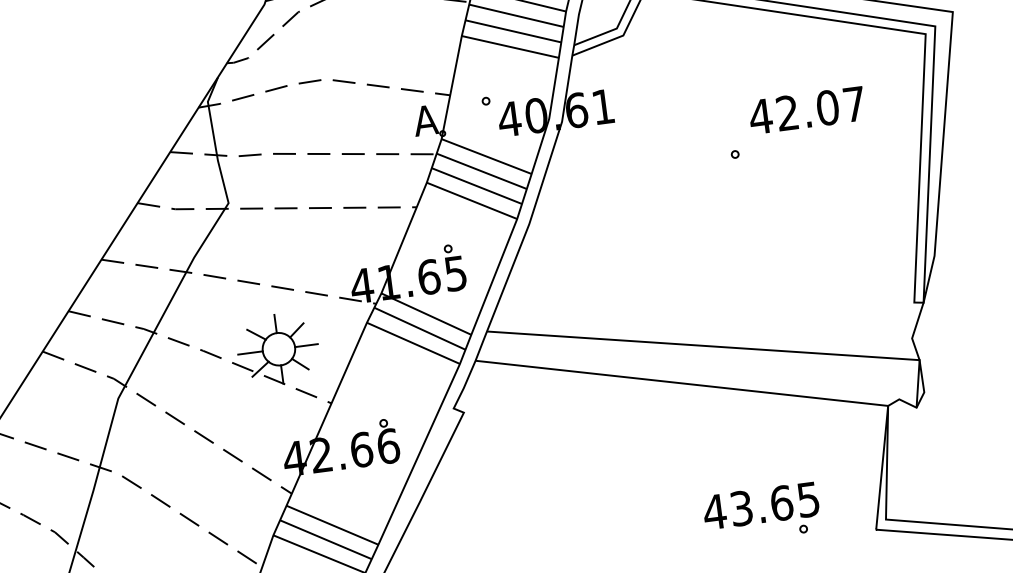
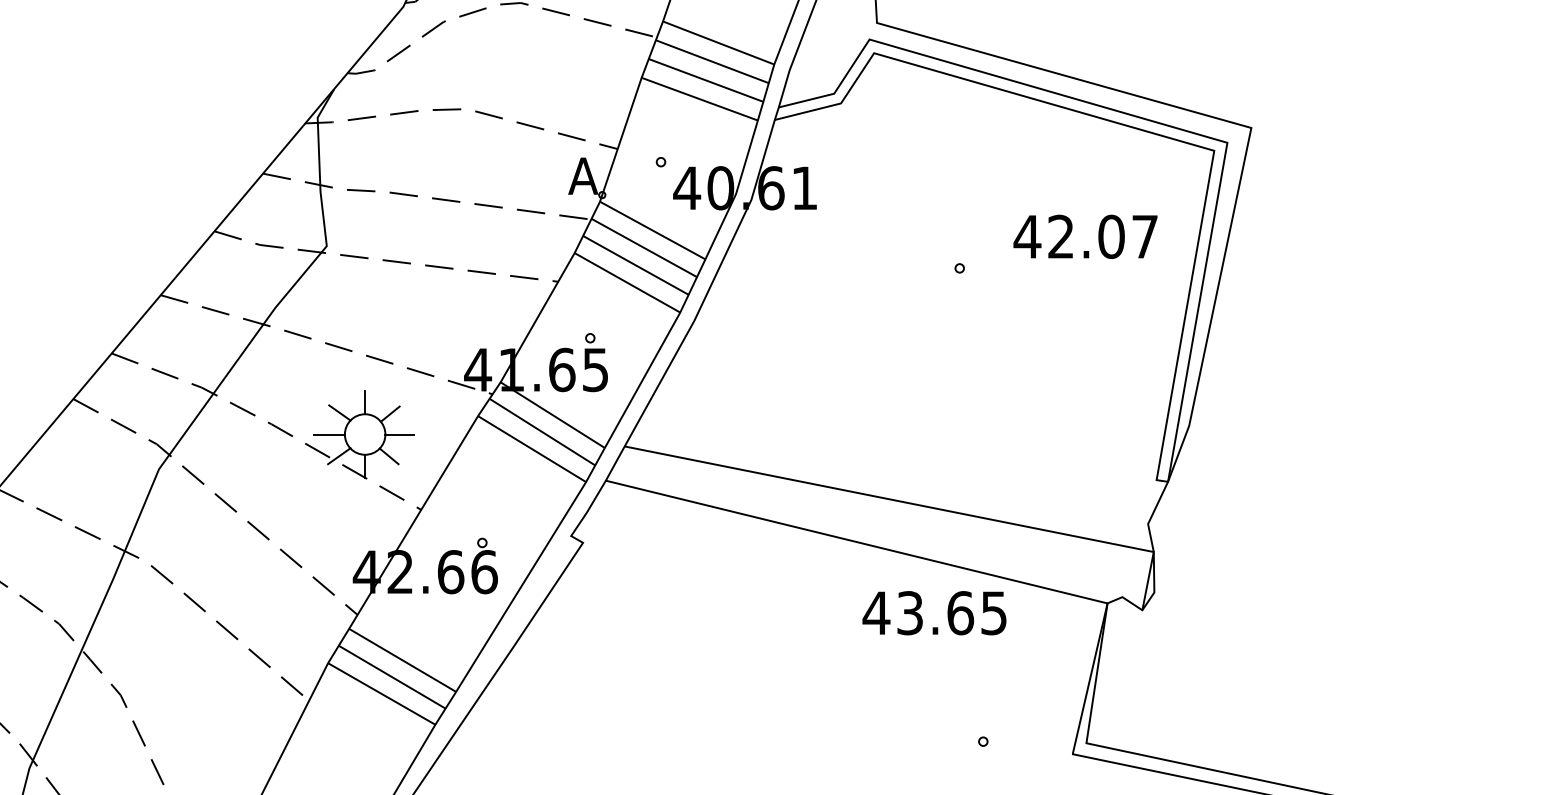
text: (807, 110) -> (1085, 236), moved
text: (761, 506) -> (934, 613), moved

